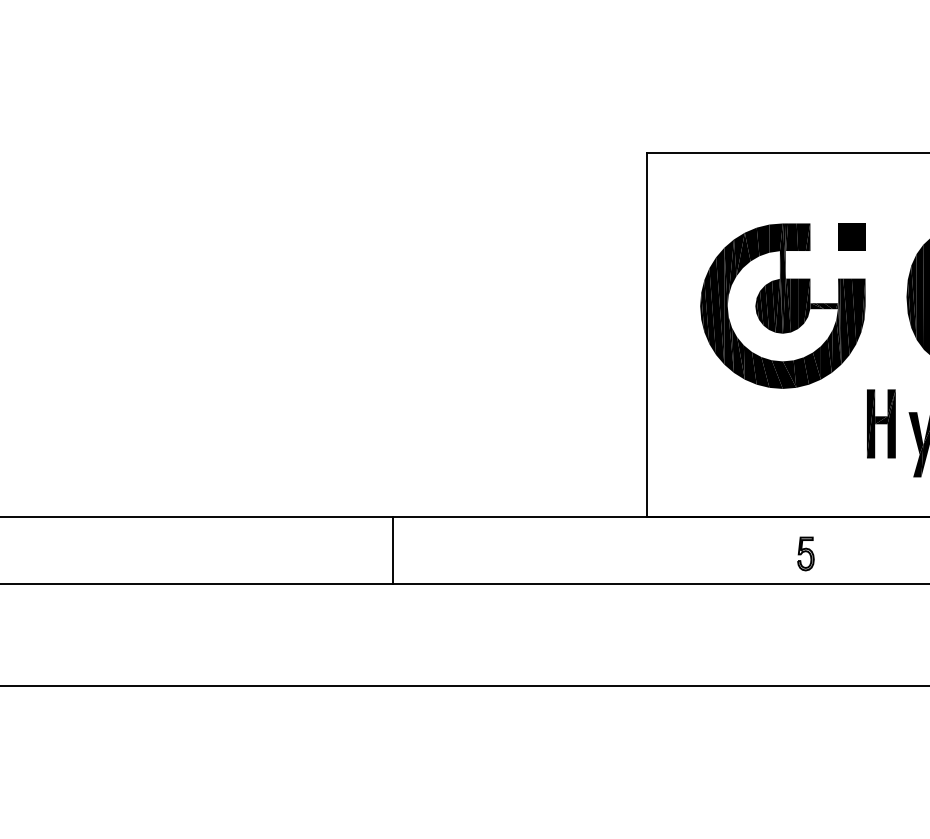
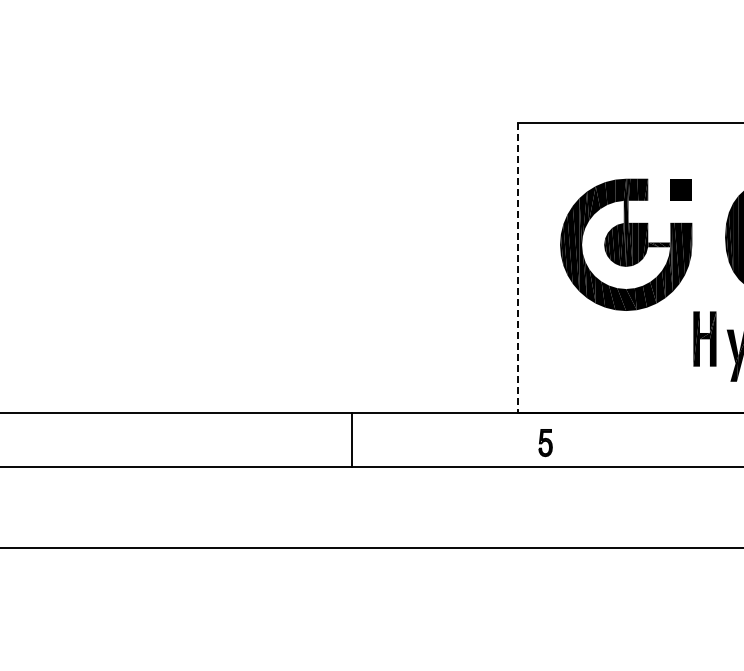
line: (646, 335) -> (517, 268), solid -> dashed
line: (393, 550) -> (351, 440), moved
part: (805, 554) -> (545, 443), moved

